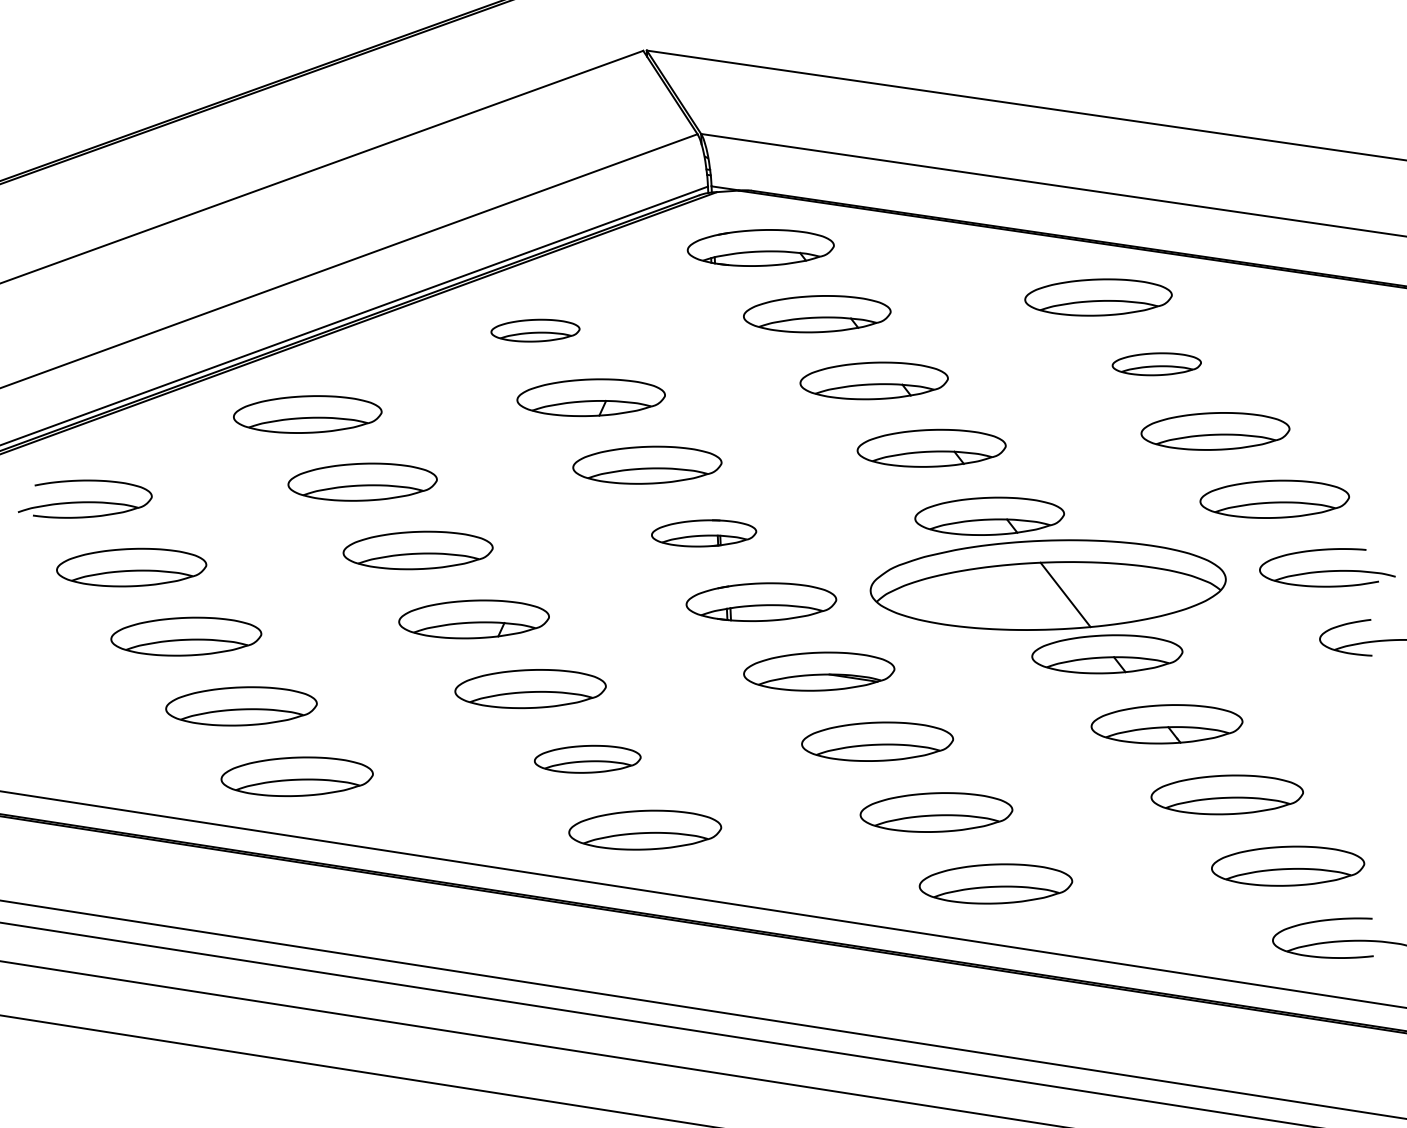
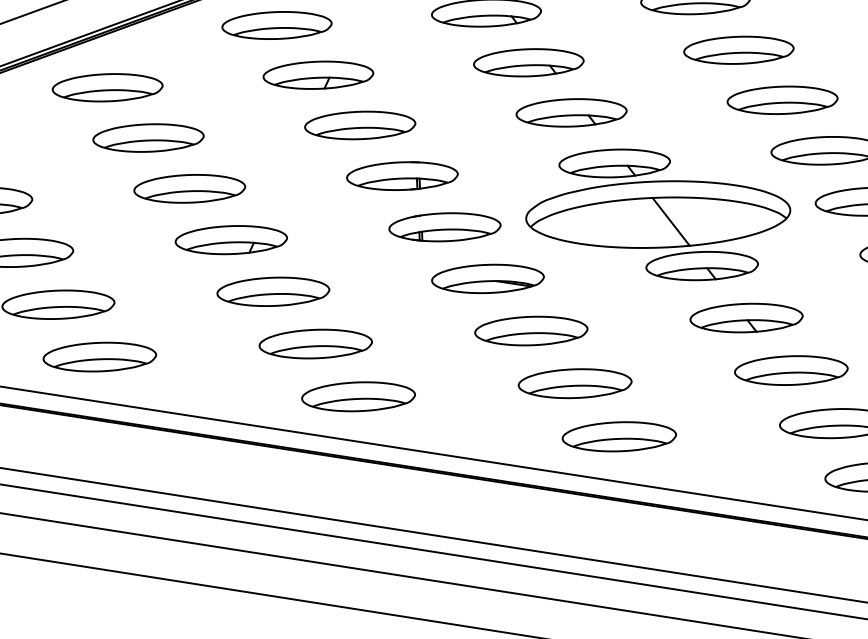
part: (535, 330) -> (277, 25), size x1.67
part: (1156, 364) -> (738, 50), size x1.67
part: (703, 533) -> (401, 176), size x1.43
part: (587, 759) -> (315, 344), size x1.43

